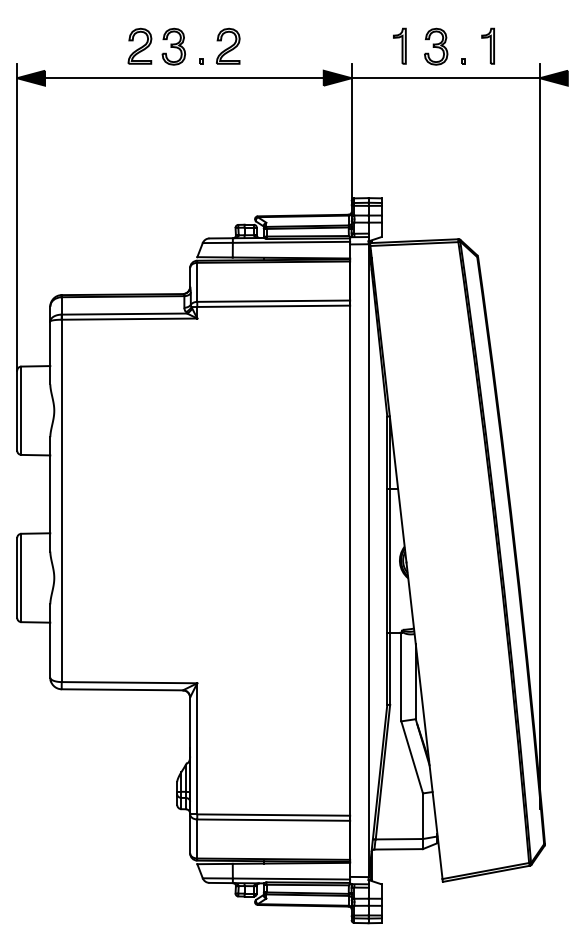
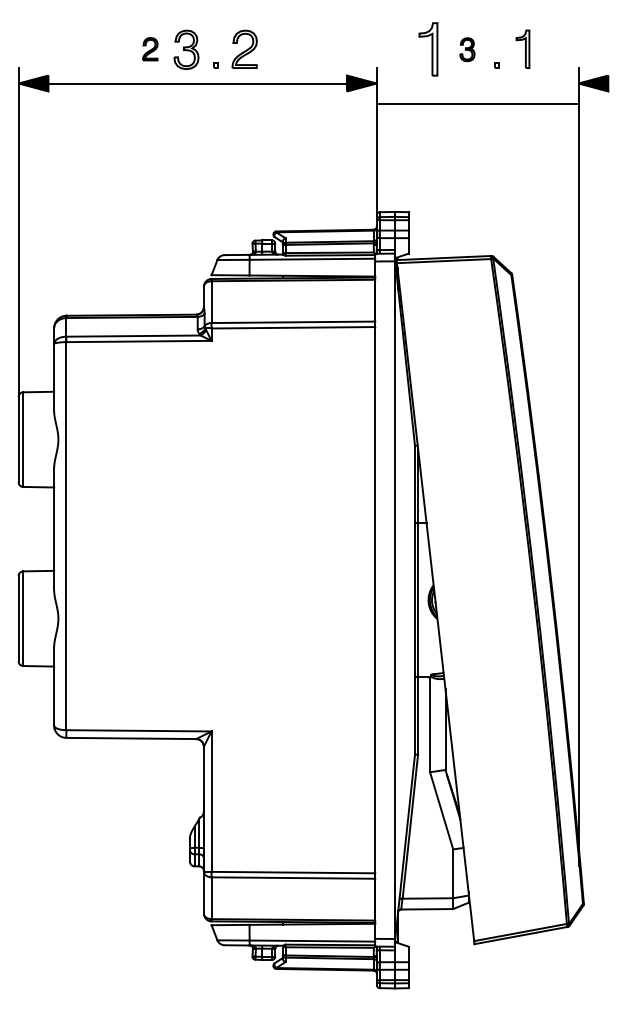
part: (140, 45) -> (150, 48), size x0.6
part: (399, 45) -> (428, 48), size x1.4
part: (436, 46) -> (467, 49), size x0.6
line: (445, 78) -> (477, 103), moved

